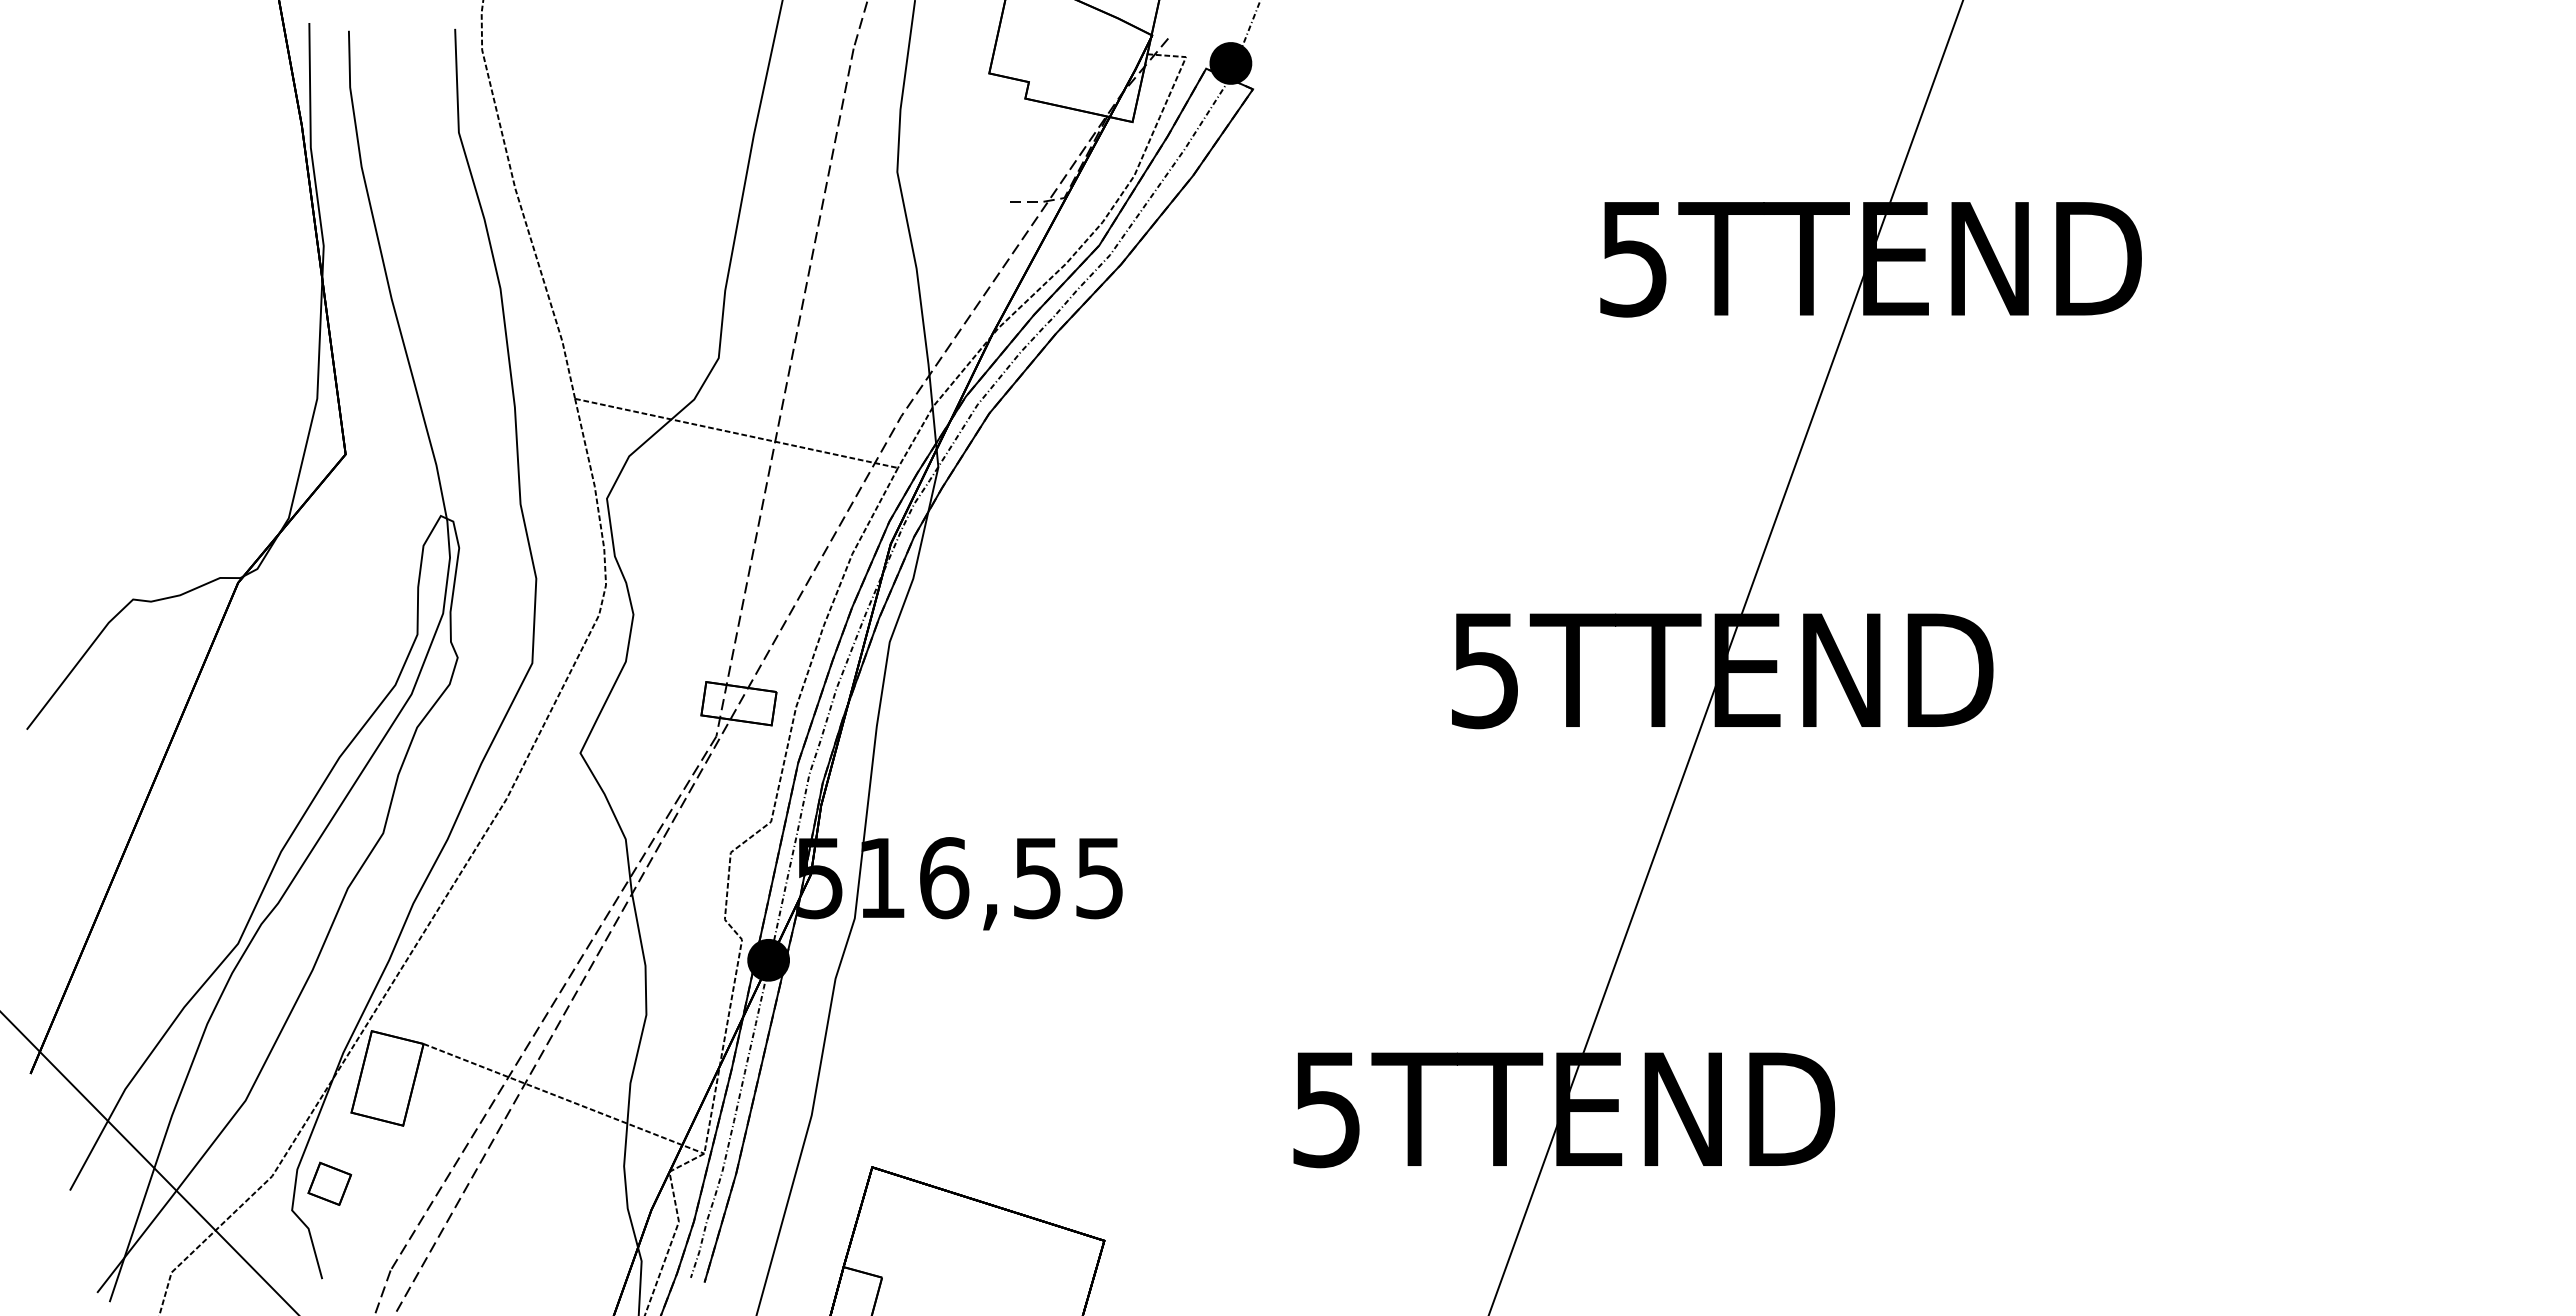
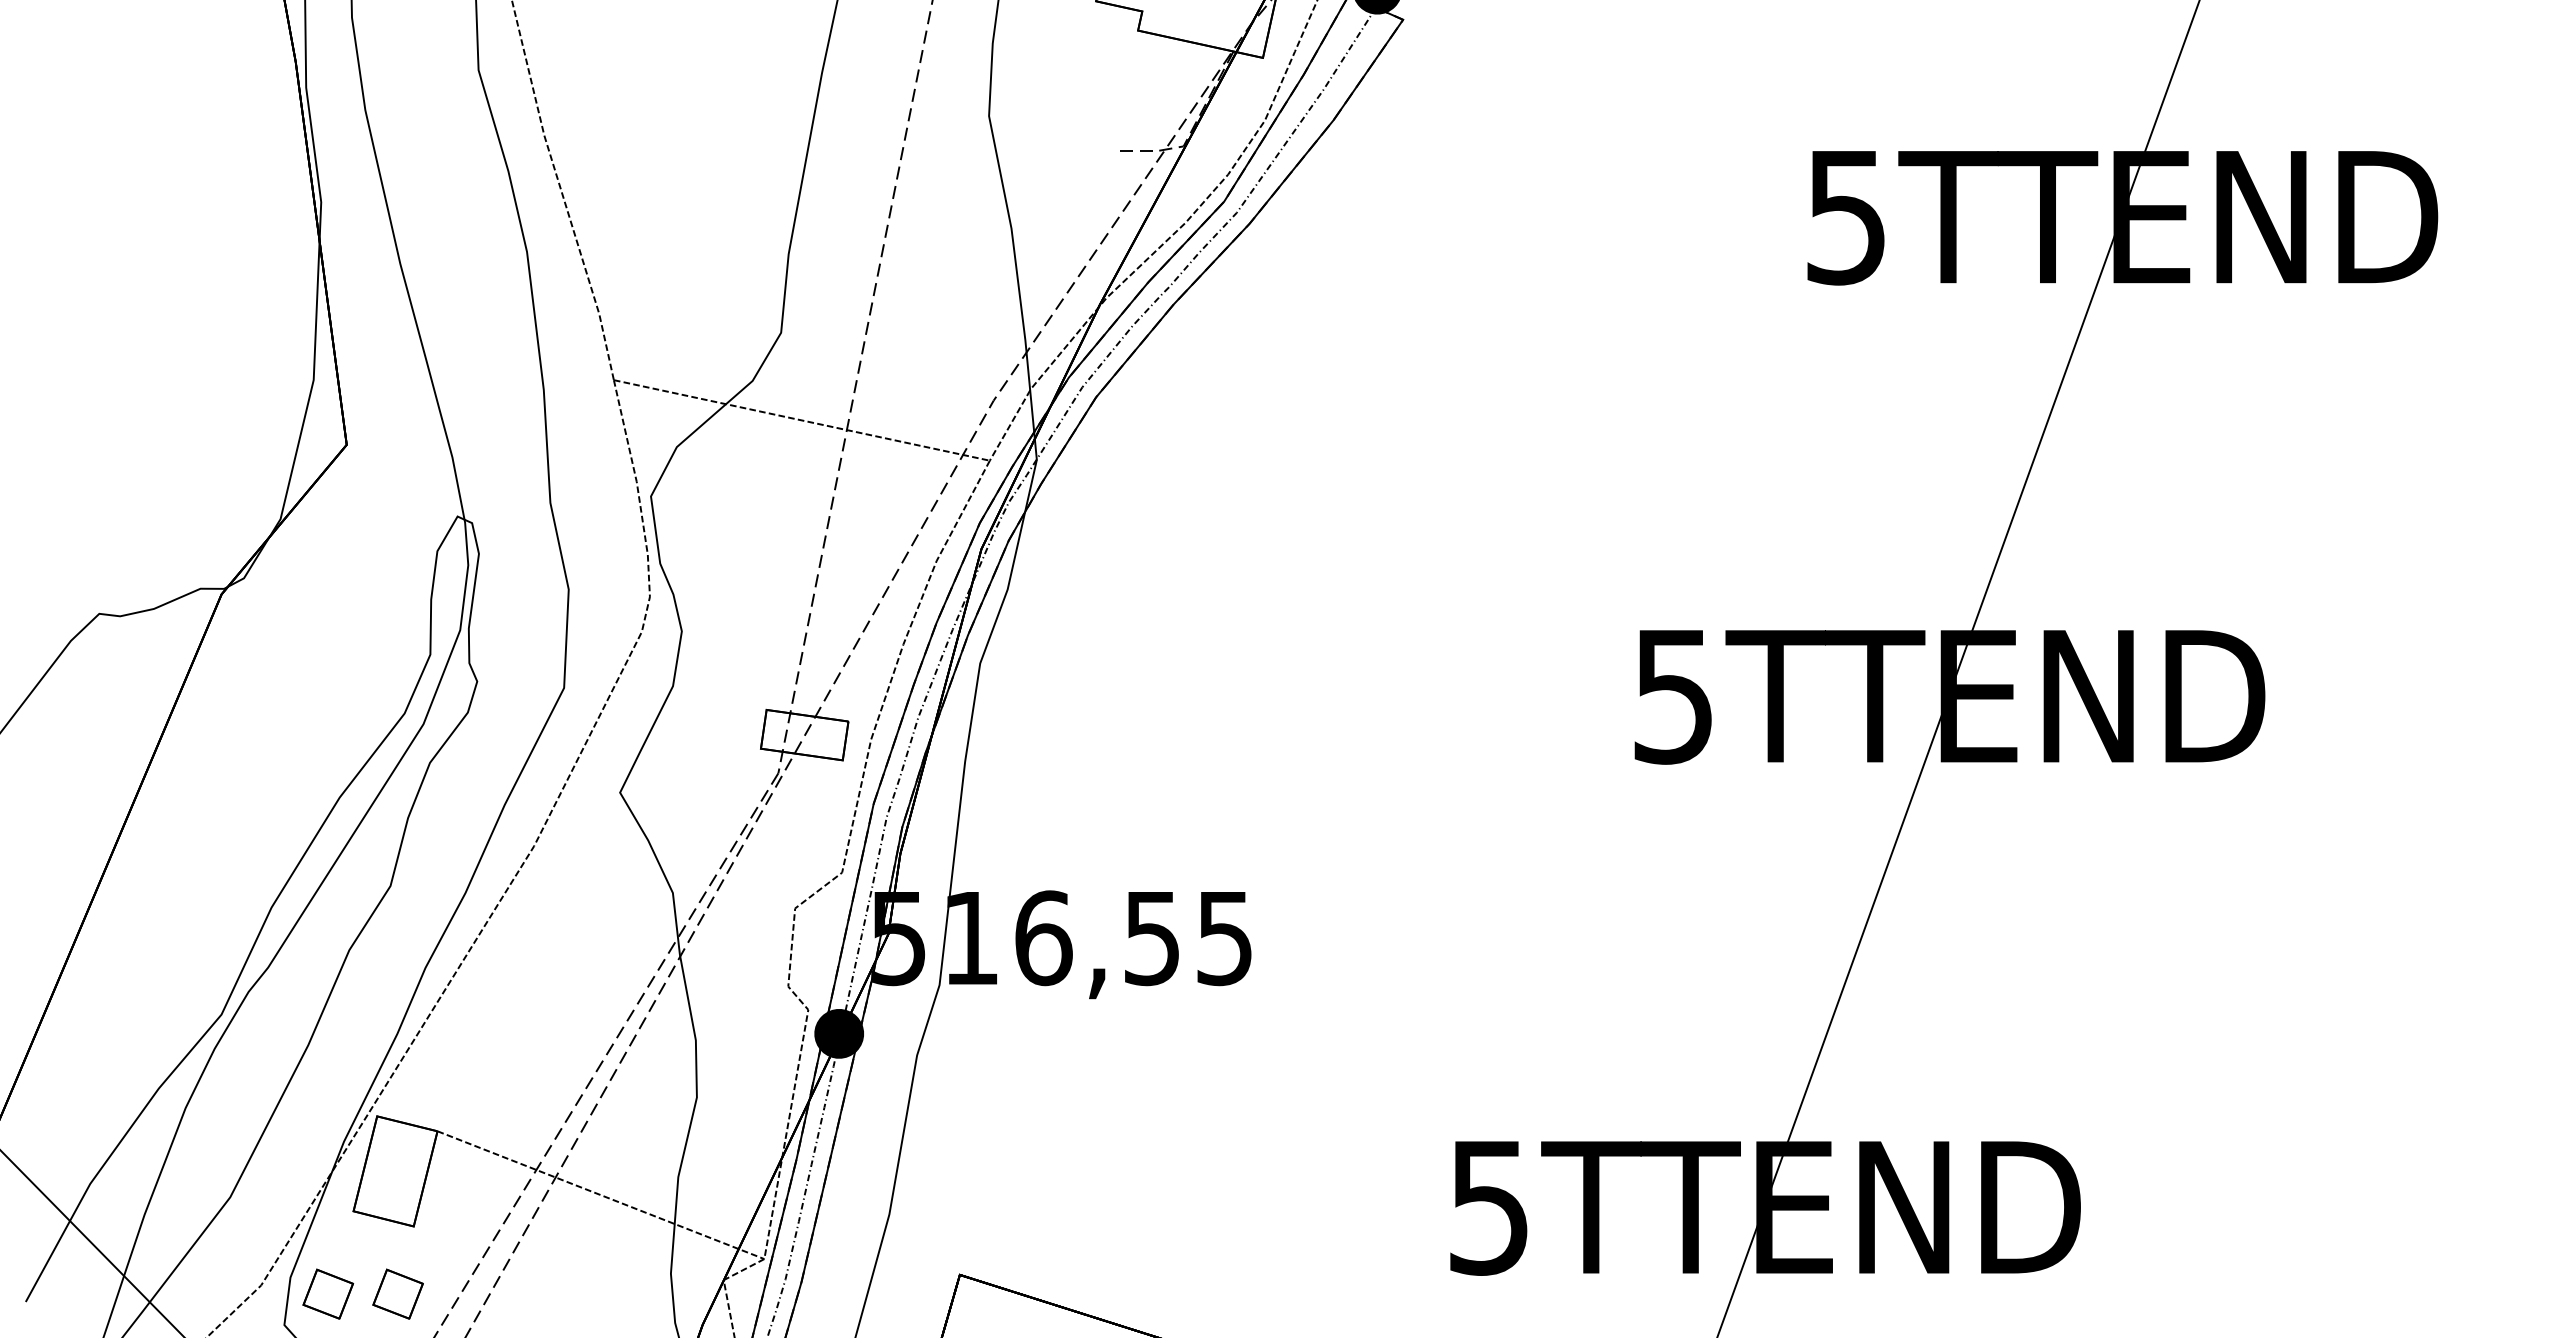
part: (389, 1183) -> (397, 1293), added

